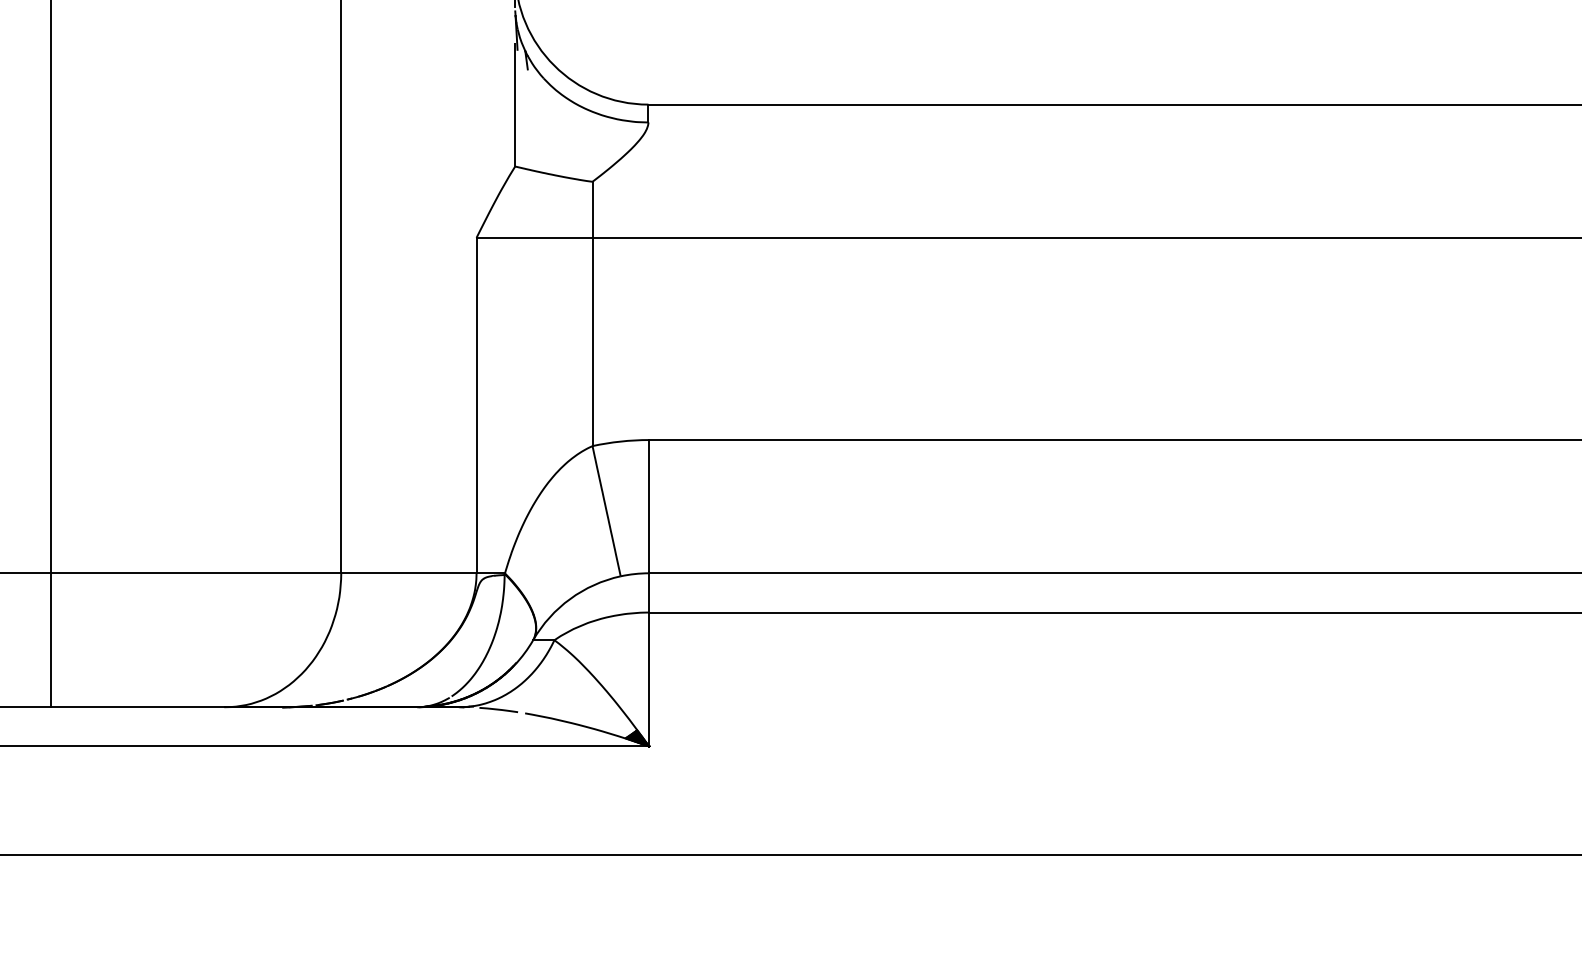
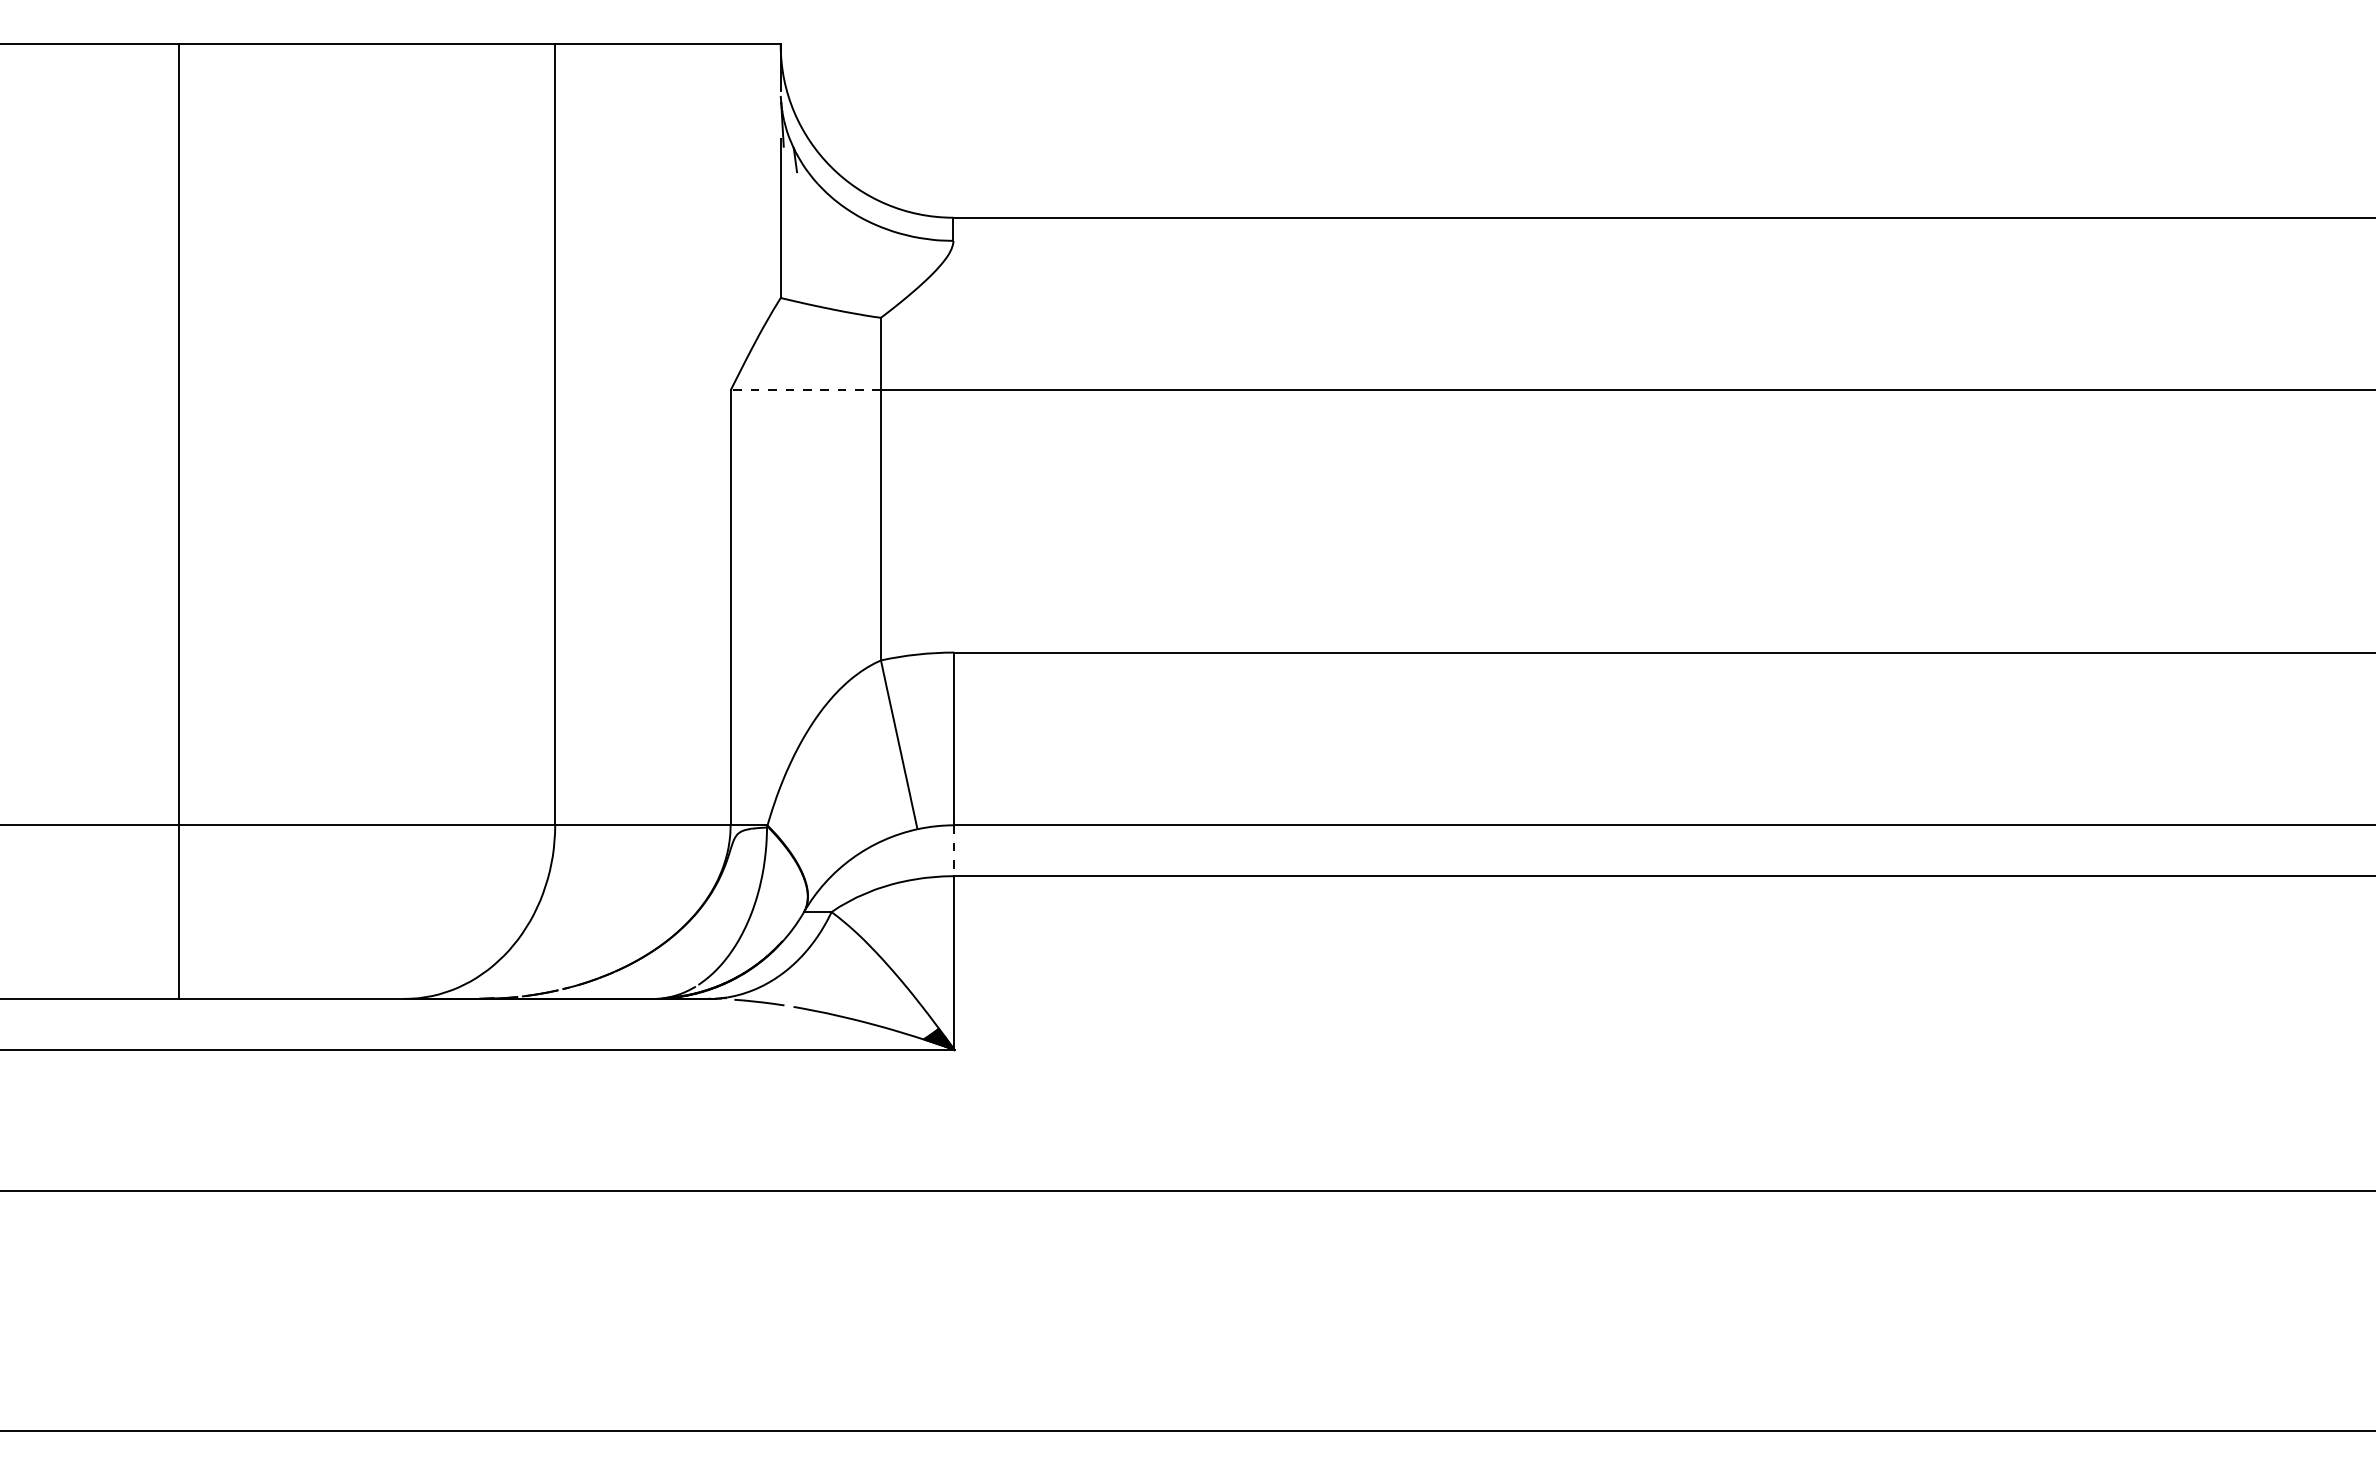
line: (534, 237) -> (805, 390), solid -> dashed
line: (649, 593) -> (954, 851), solid -> dashed

